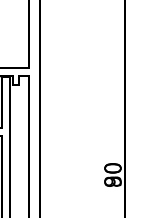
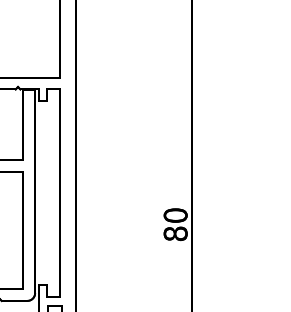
text: (112, 181) -> (175, 233), 90 -> 80

